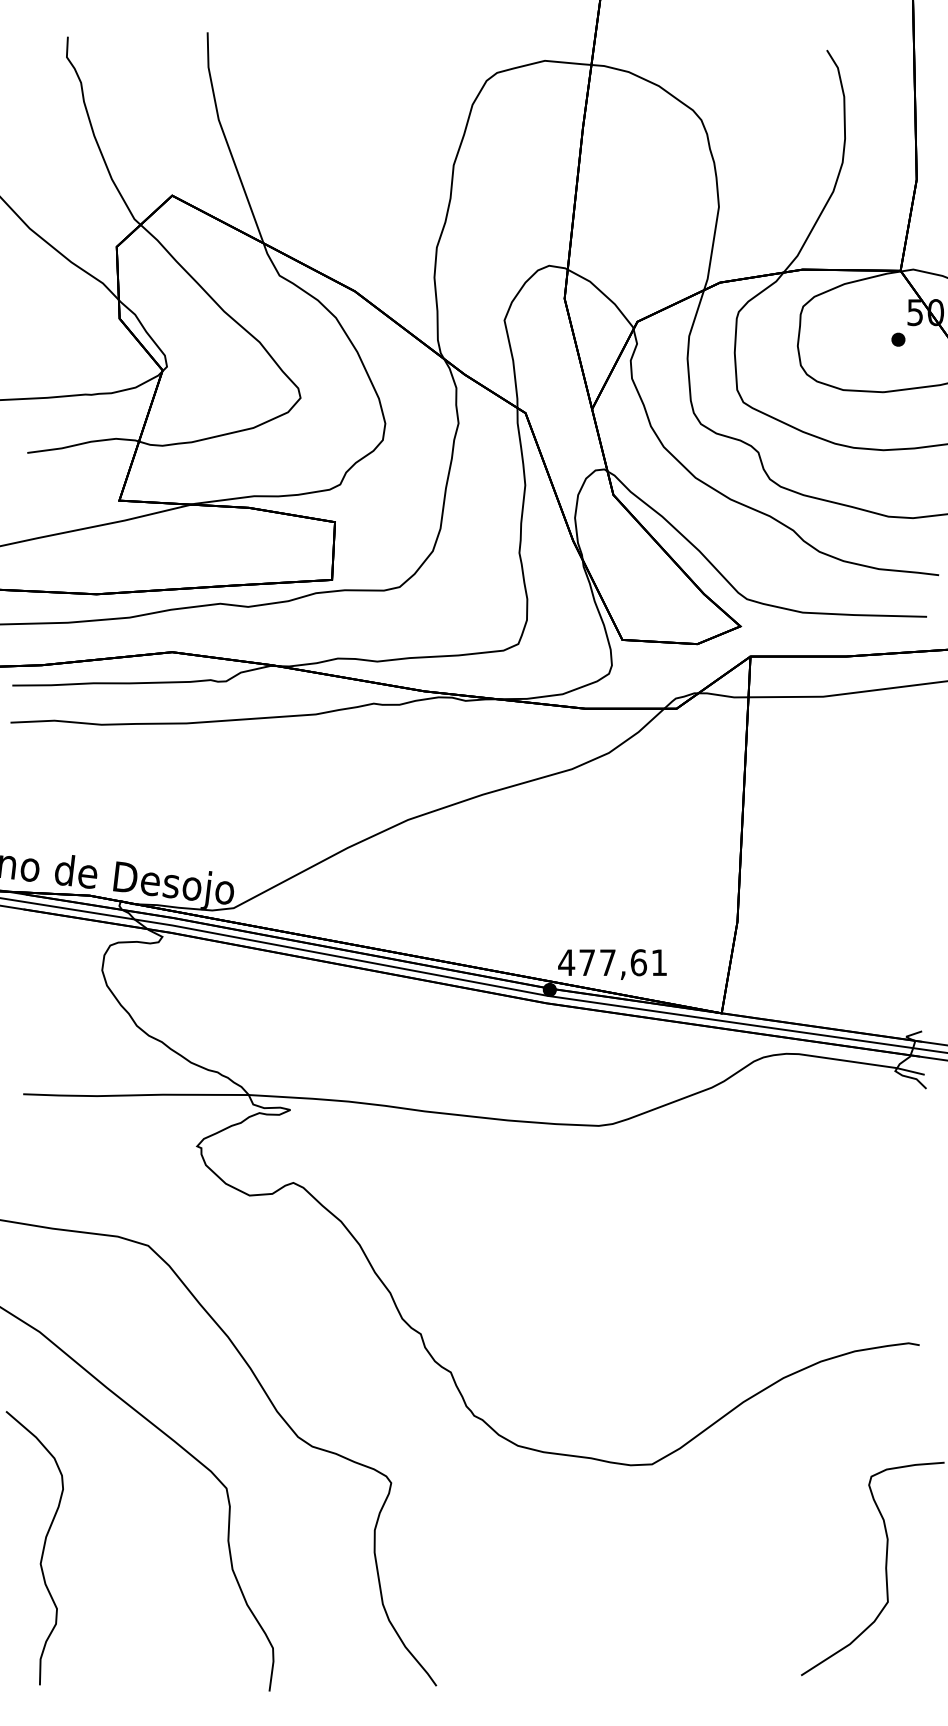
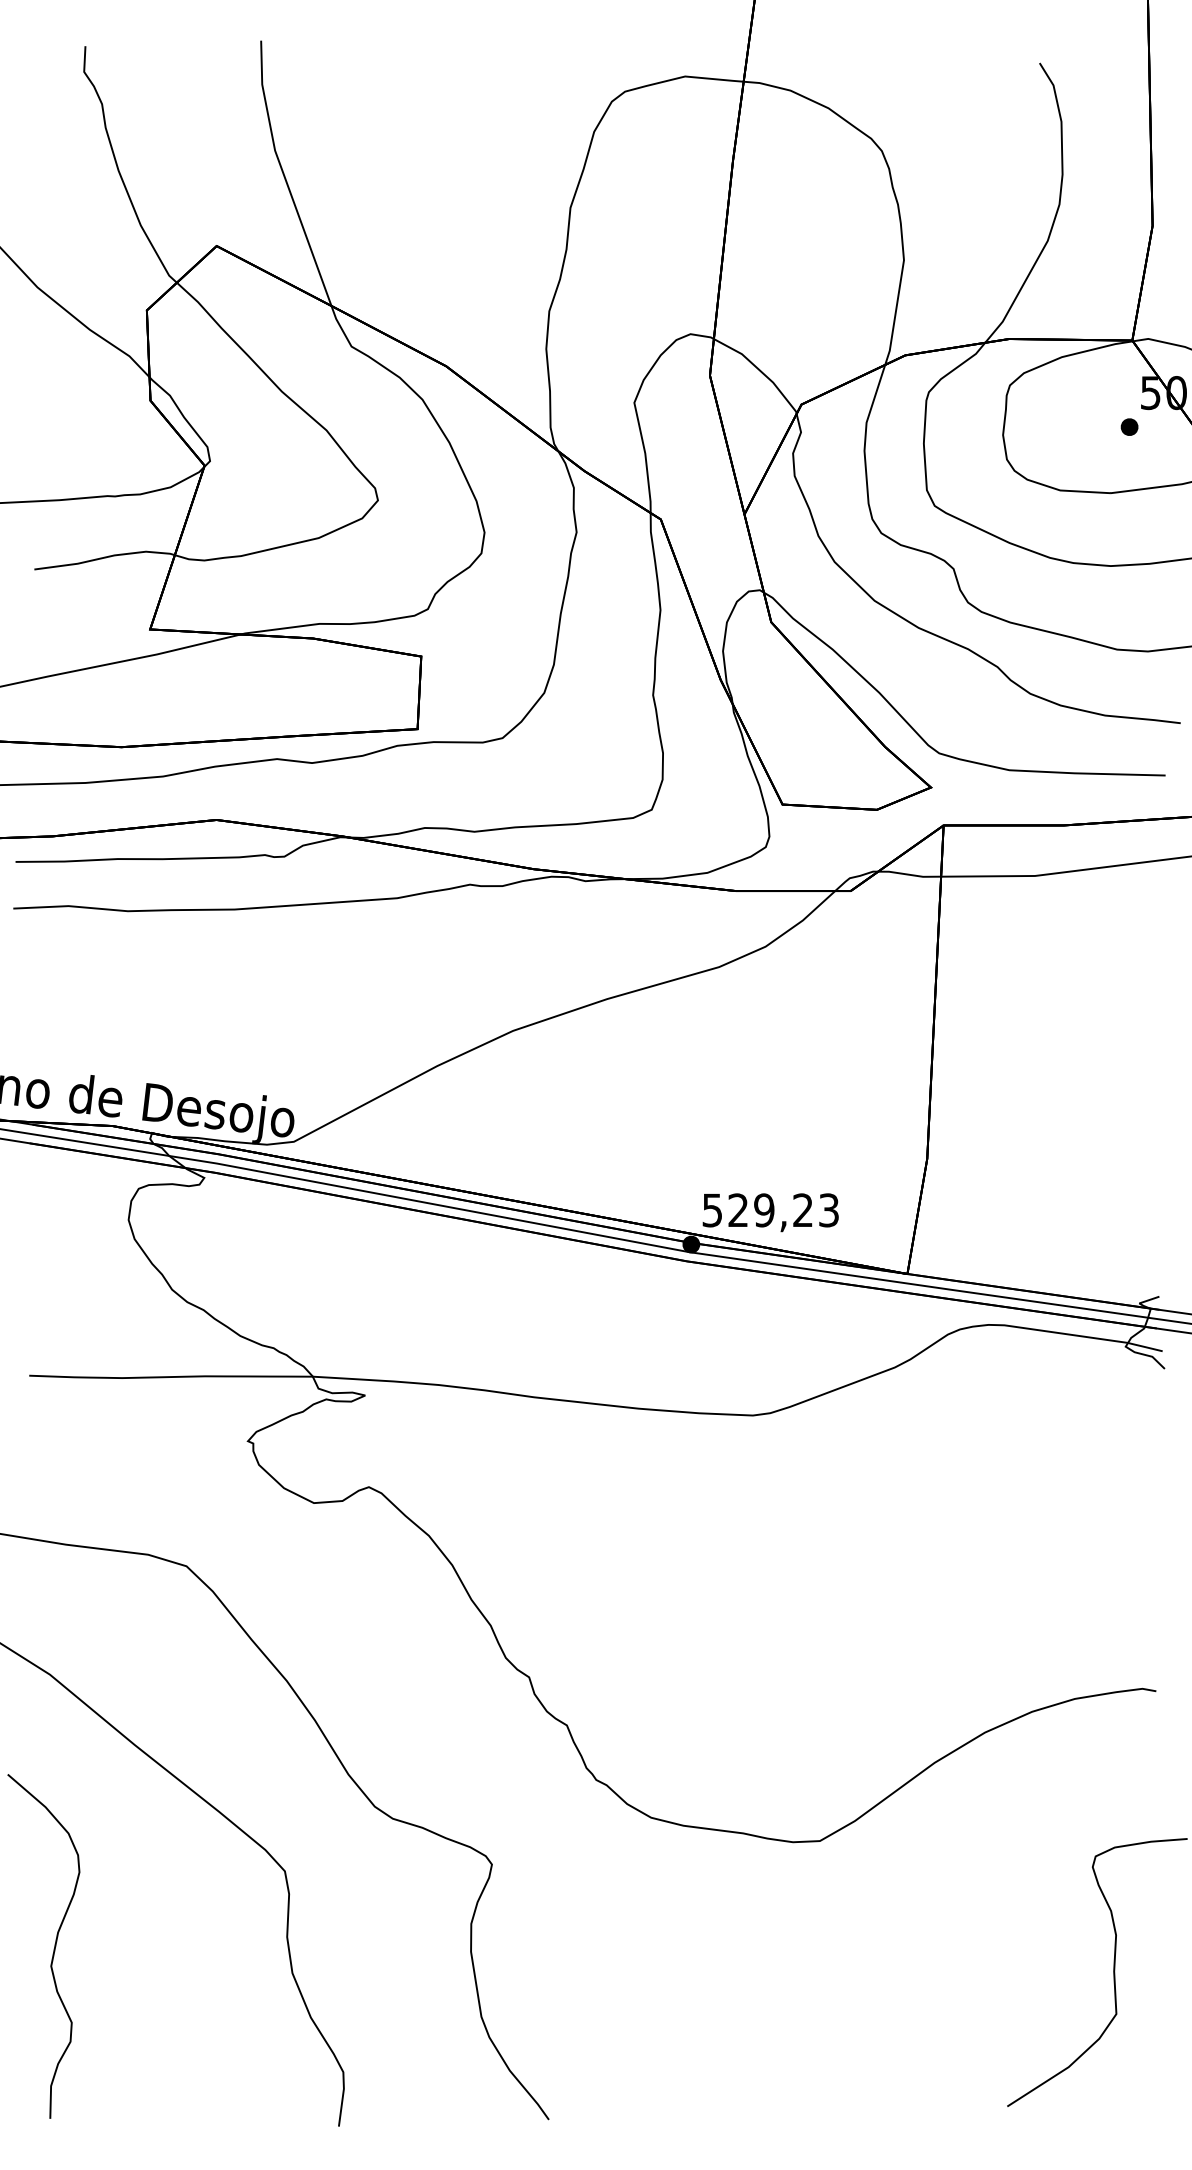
text: (612, 962) -> (770, 1210), 477,61 -> 529,23

